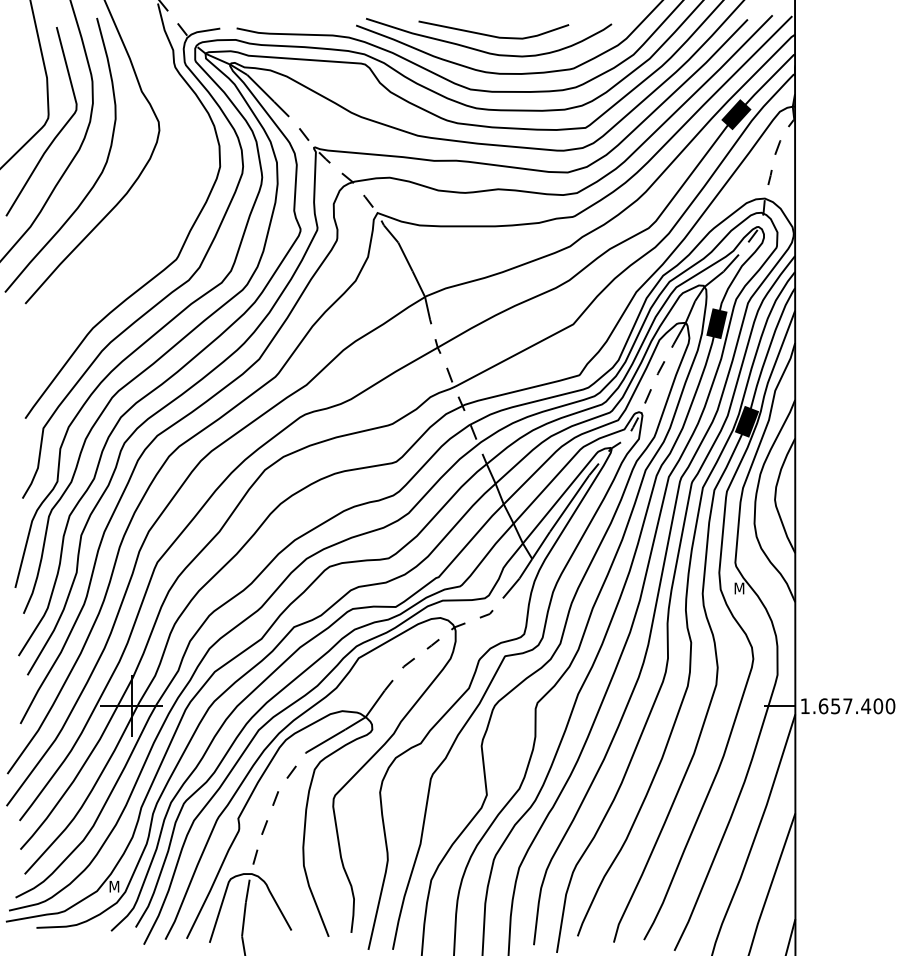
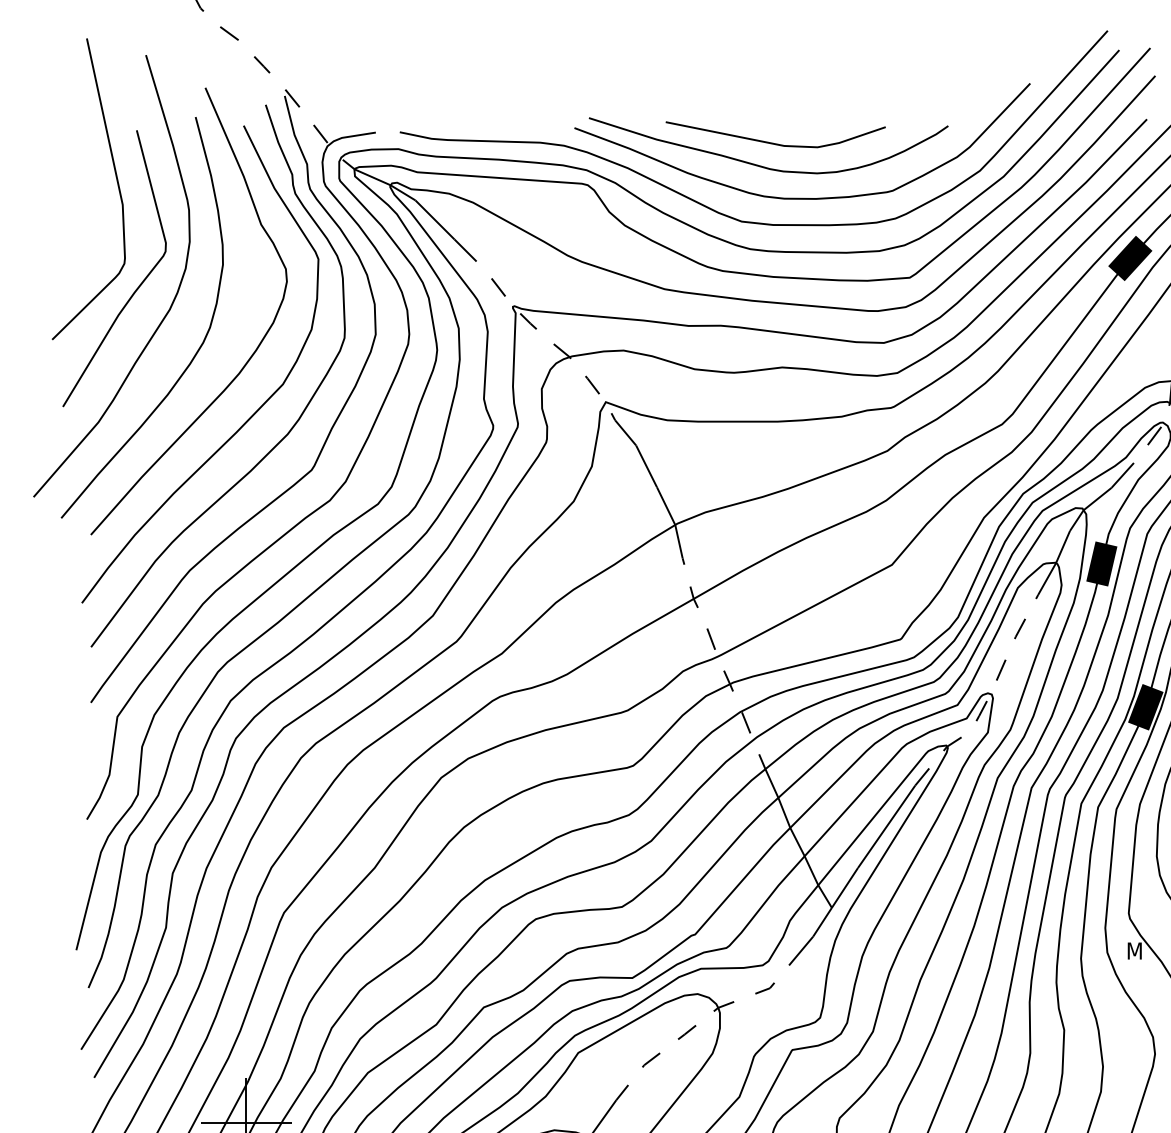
part: (135, 221) -> (251, 414), added

